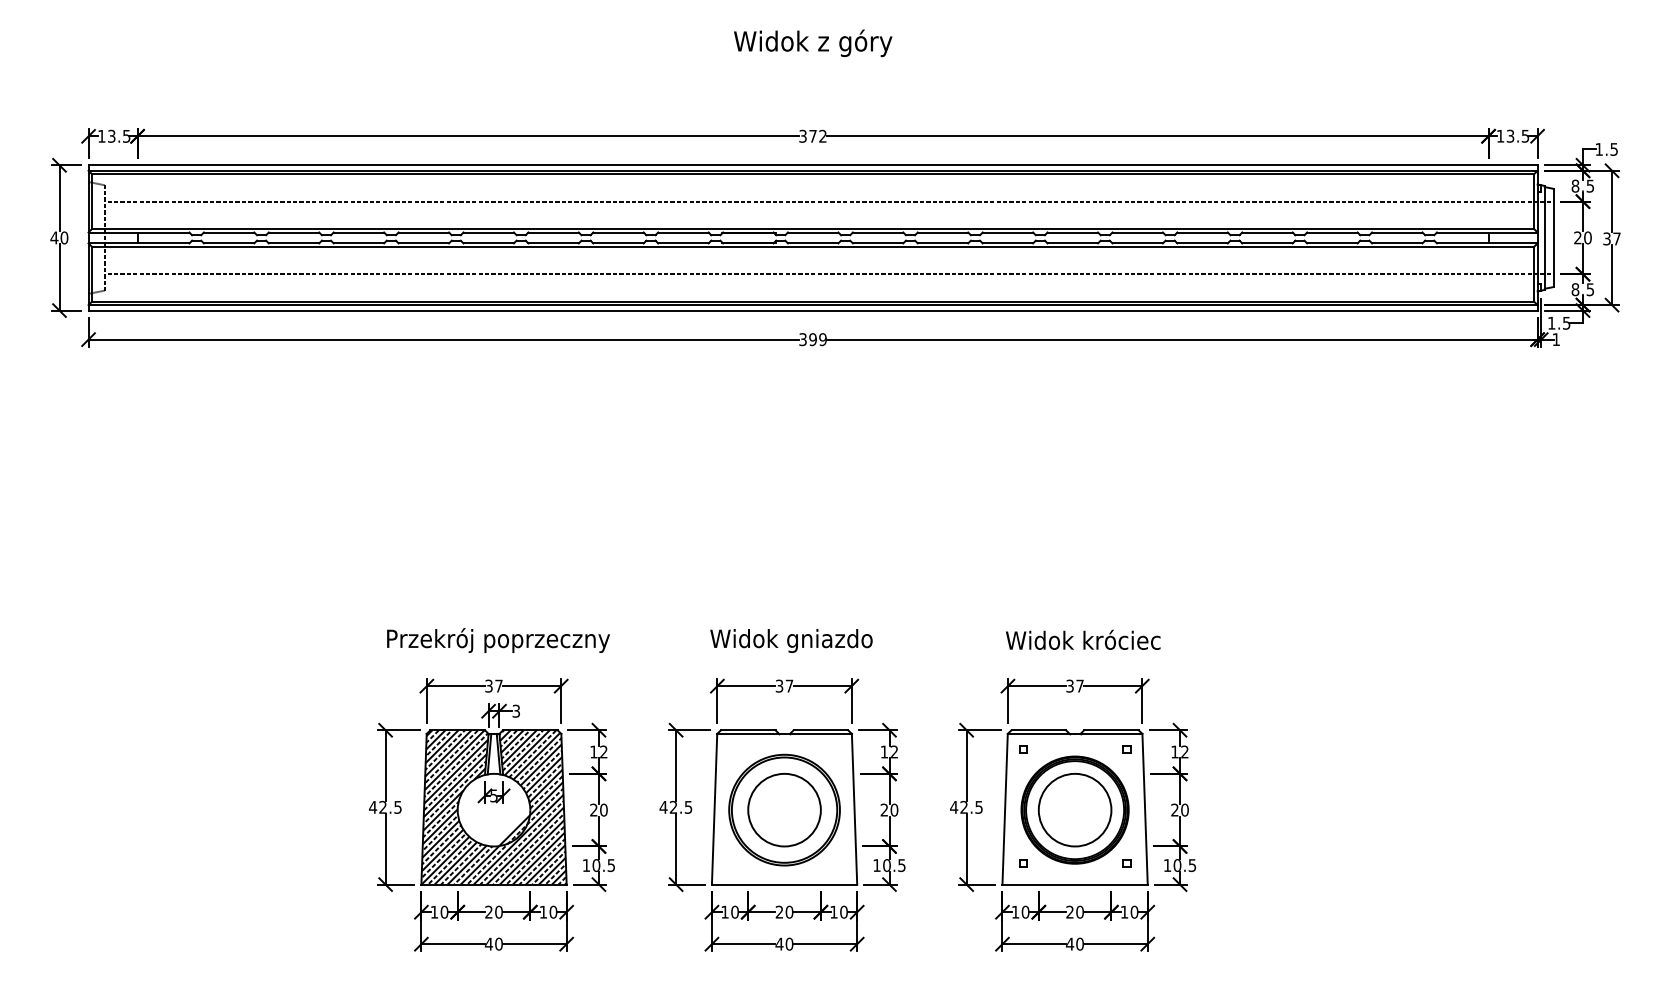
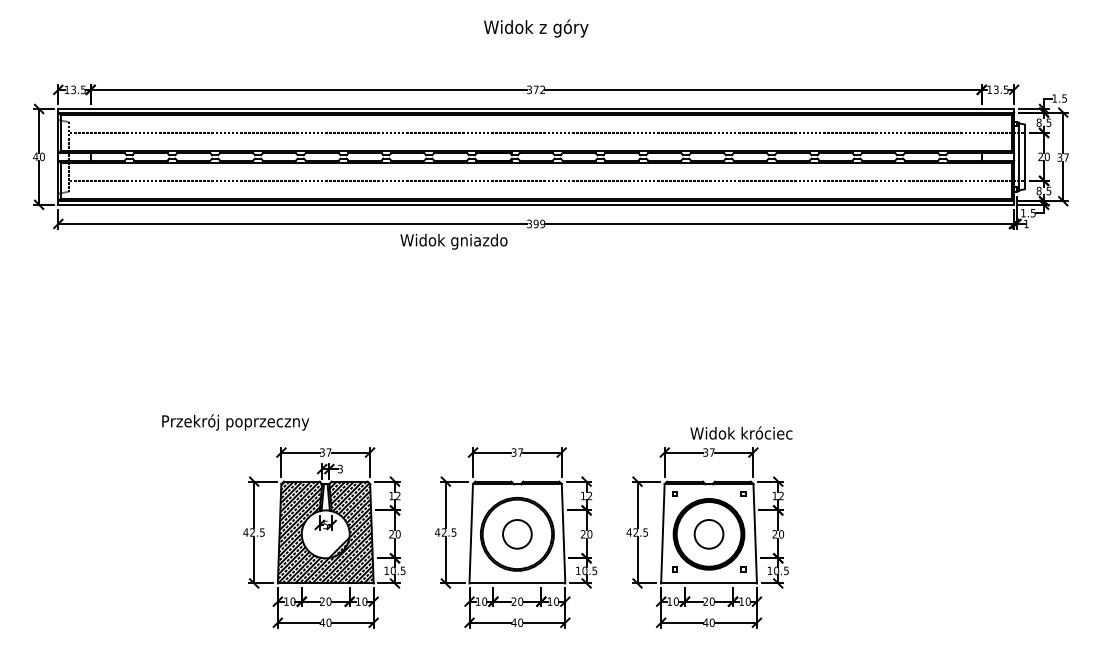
text: (1083, 639) -> (741, 432), moved
text: (498, 640) -> (235, 422), moved
text: (790, 640) -> (453, 241), moved
circle: (784, 810) -> (517, 534), size x0.6
circle: (1075, 810) -> (709, 534), size x0.6

